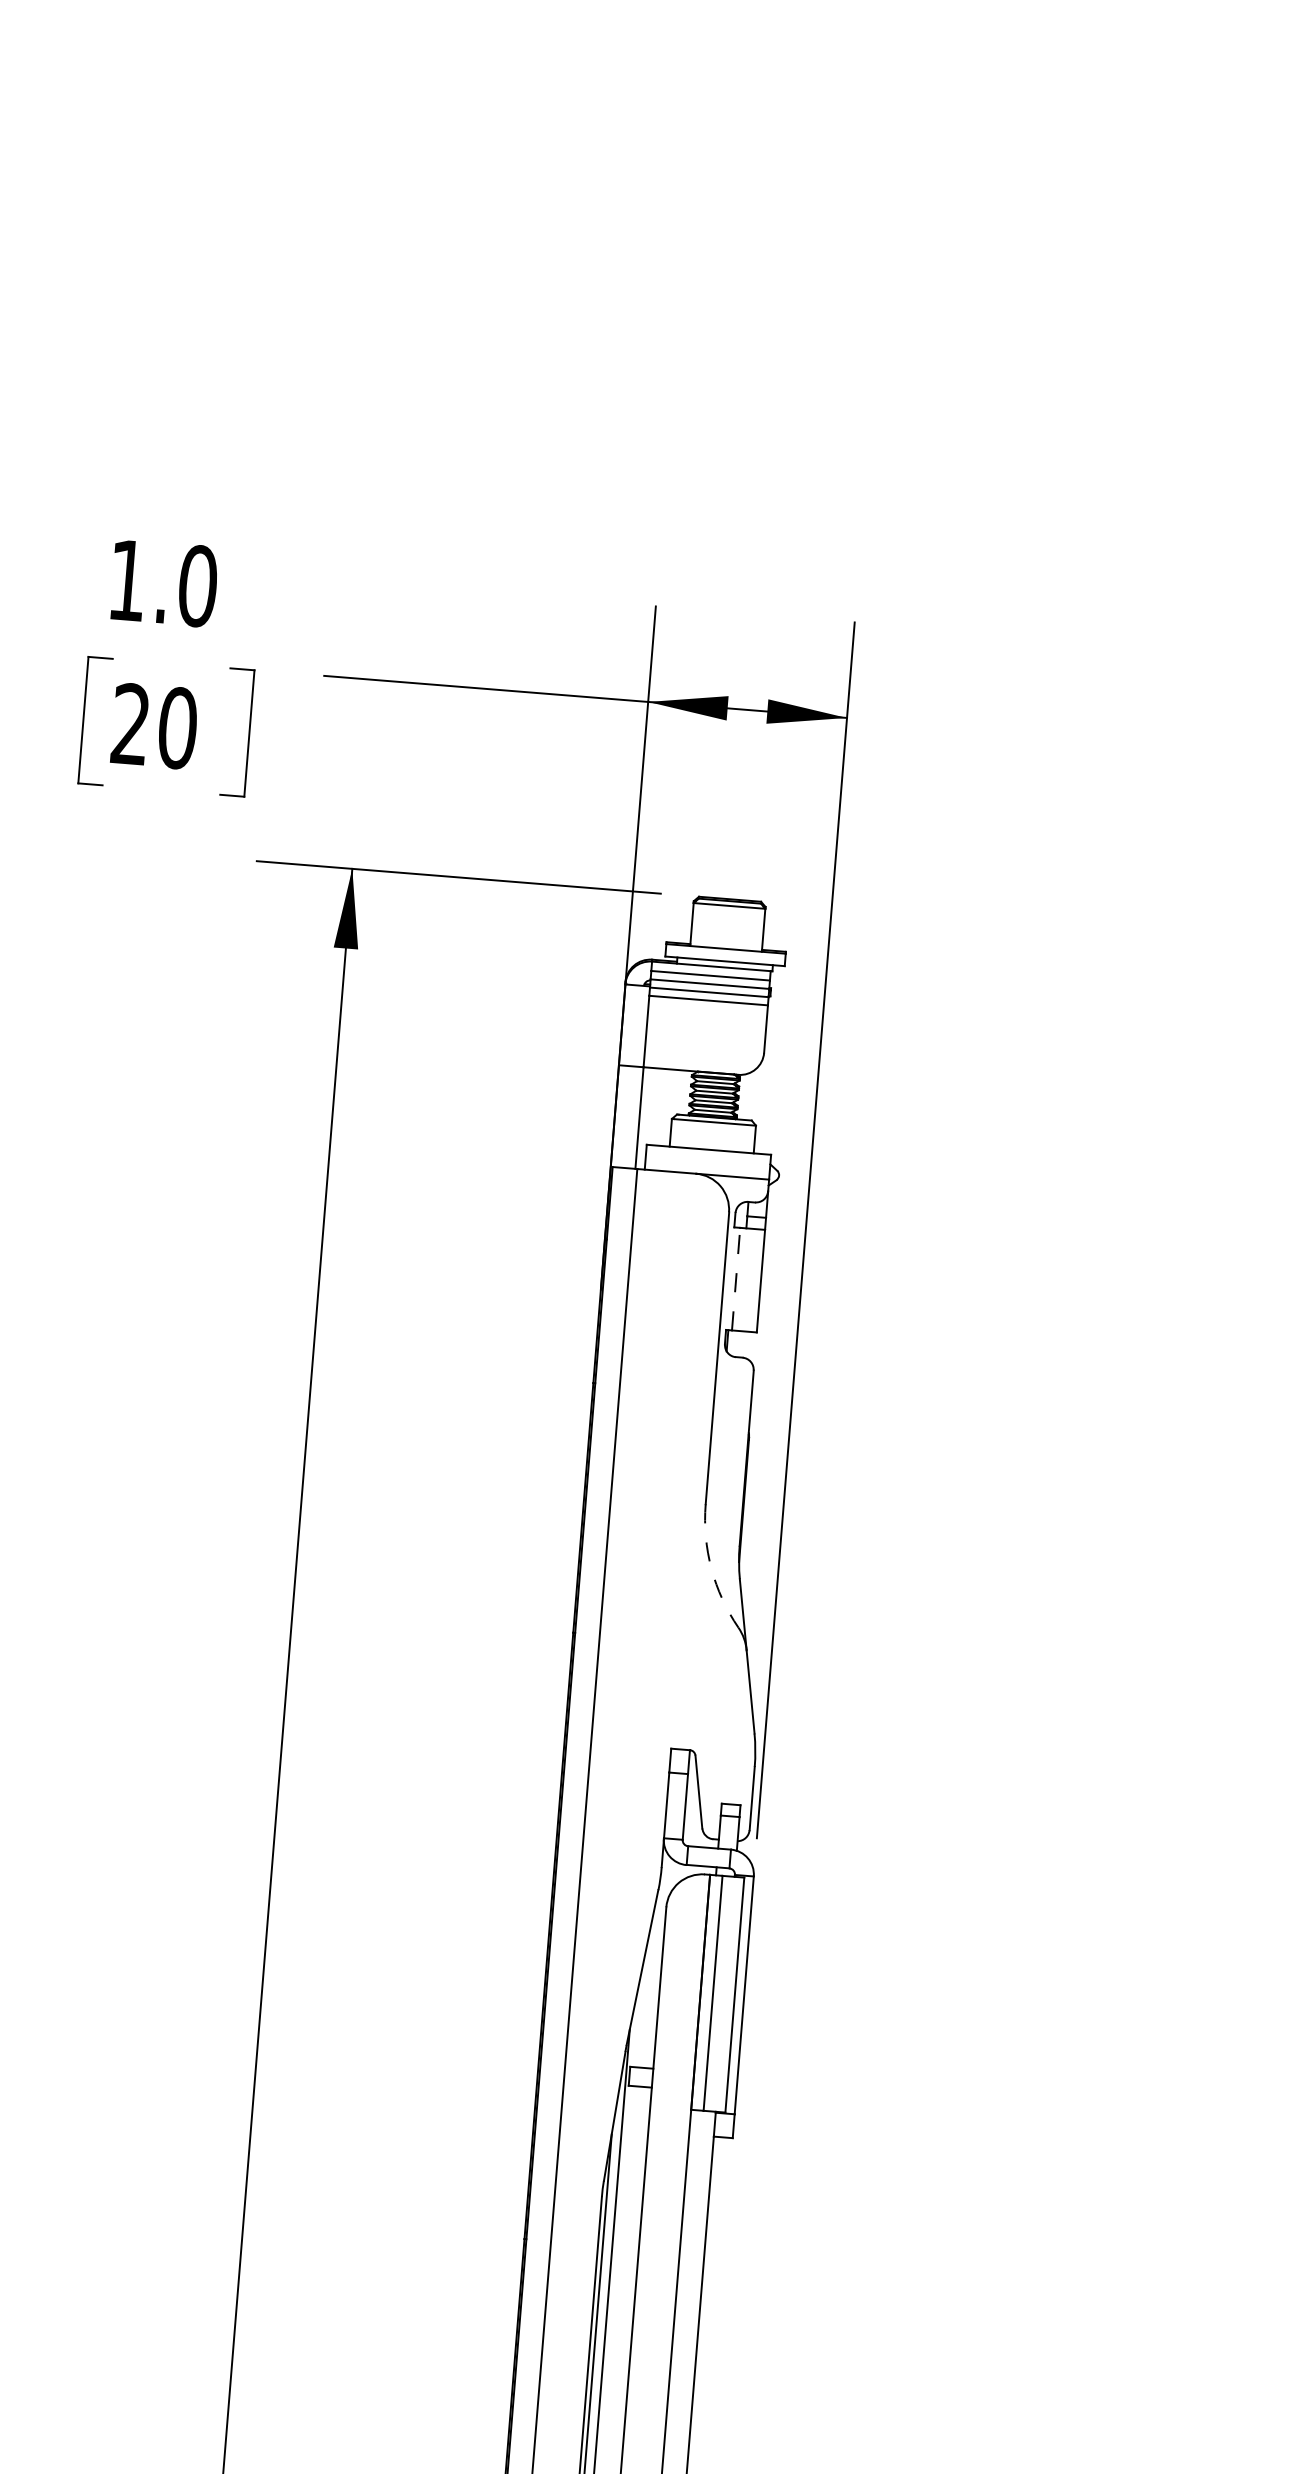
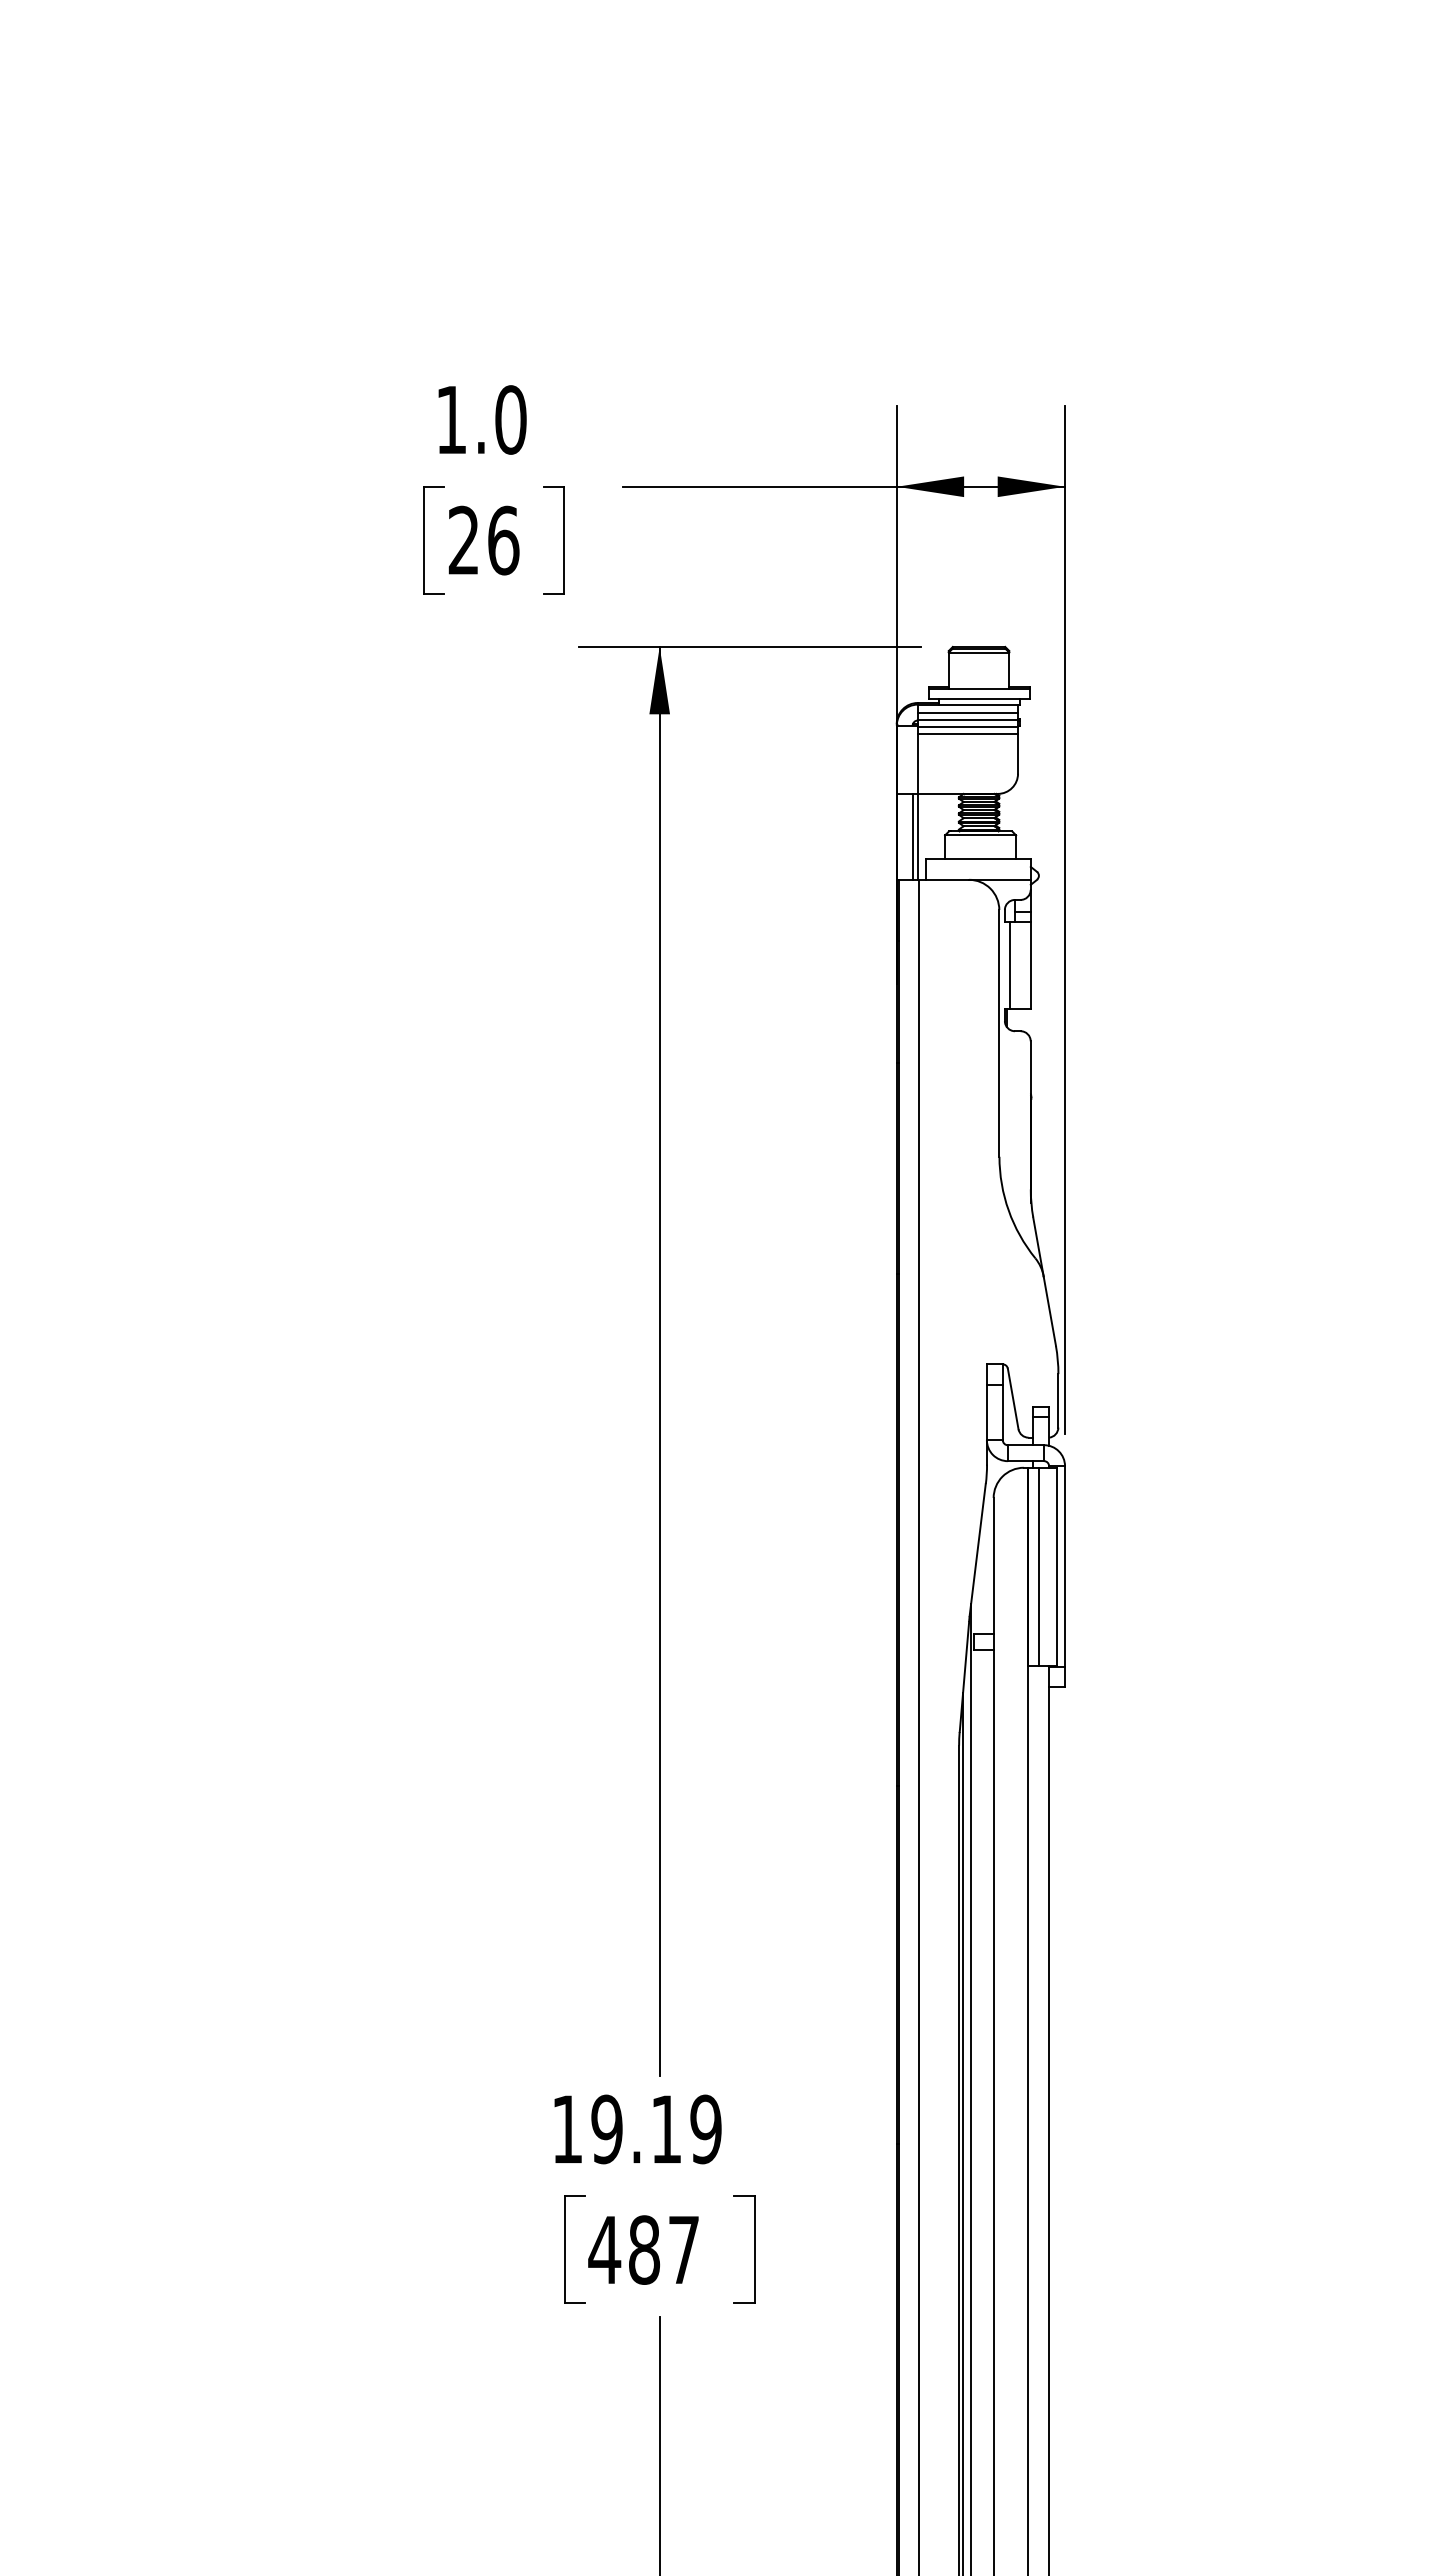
text: (177, 728) -> (503, 540), 20 -> 26
line: (633, 1117) -> (912, 836), added
line: (735, 1278) -> (1009, 965), dashed -> solid
arc: (711, 1568) -> (1008, 1210), dashed -> solid

